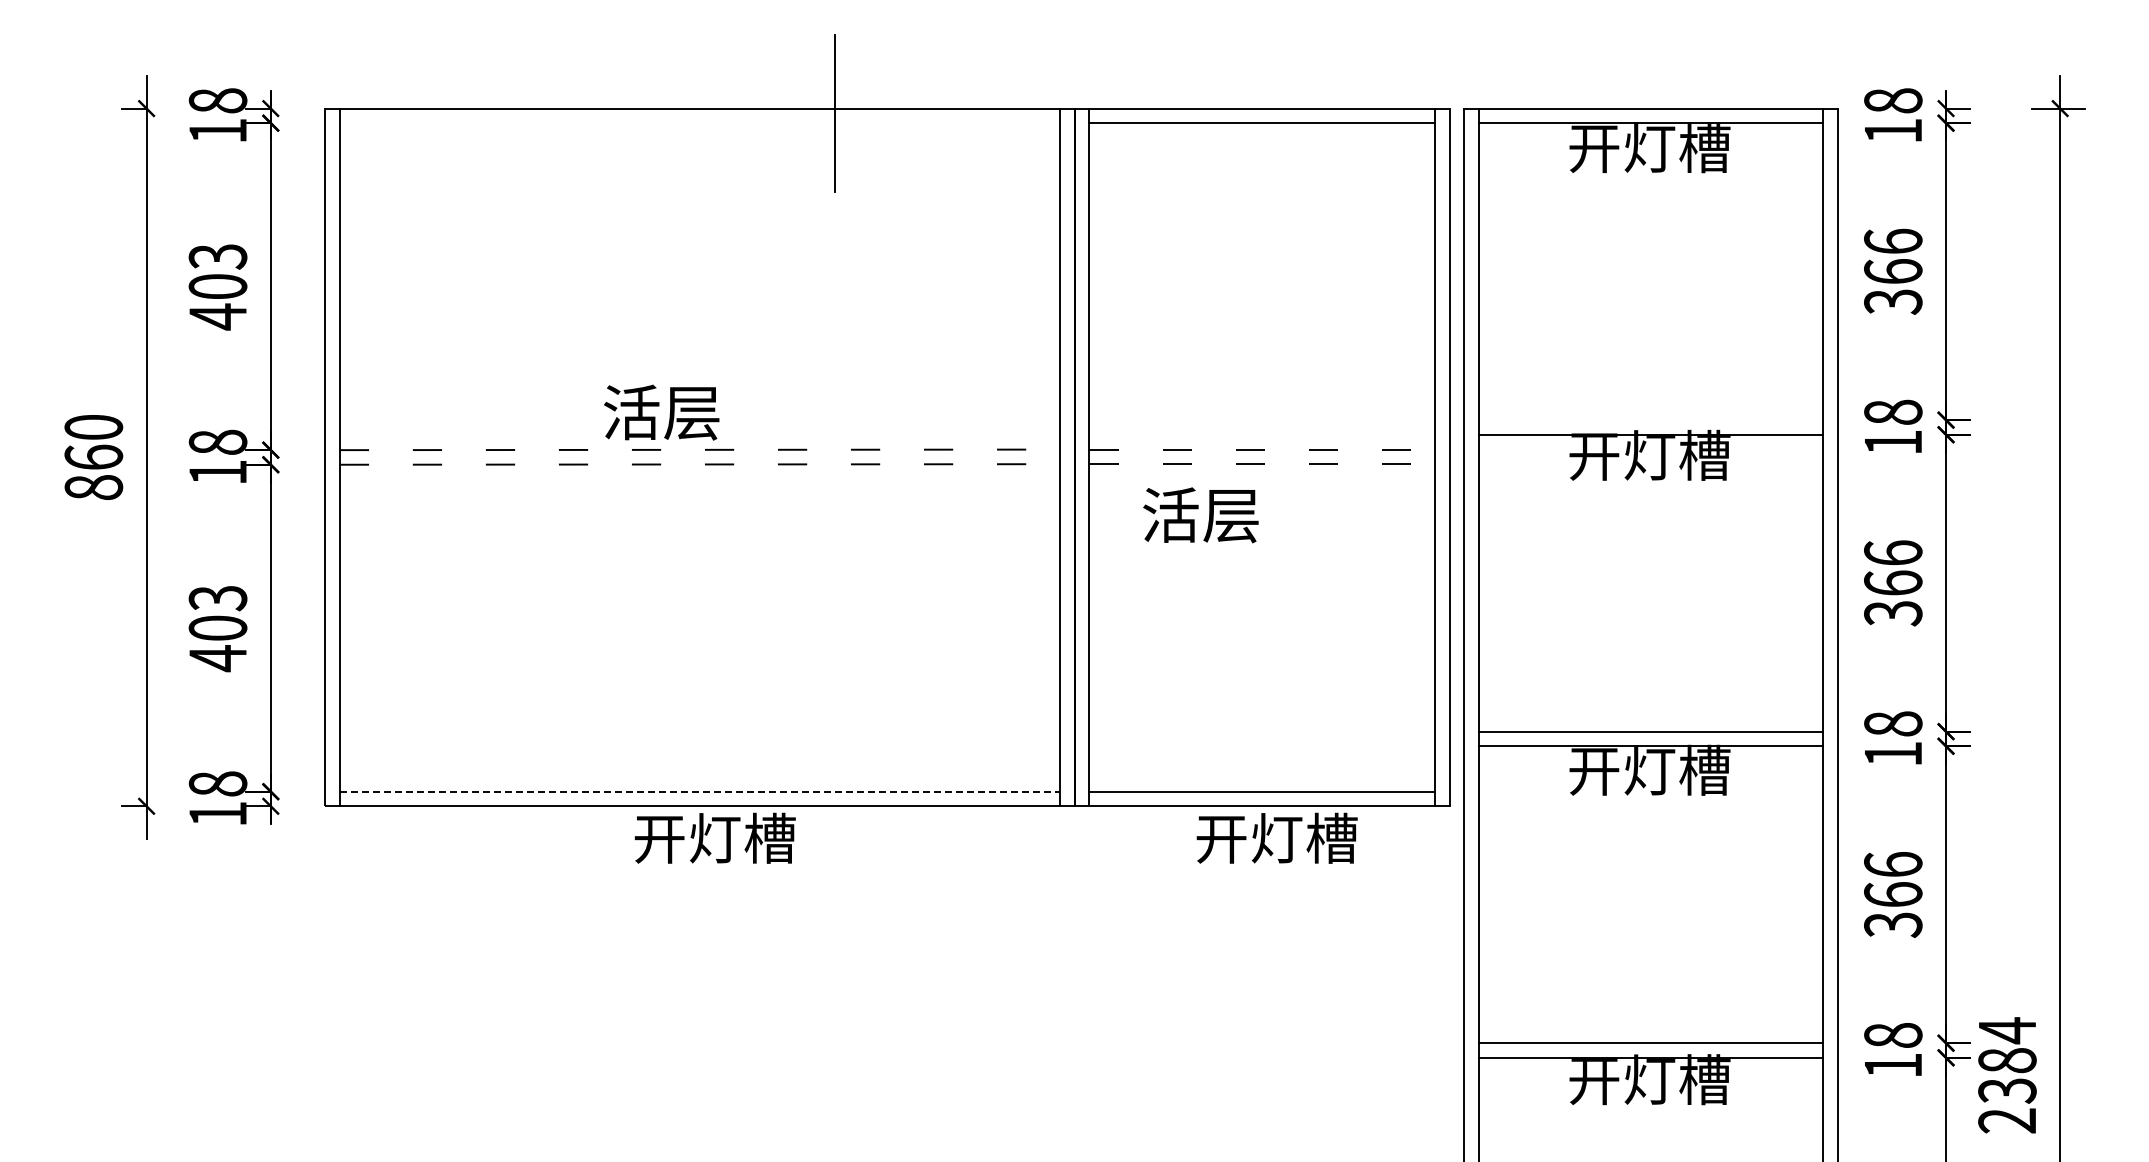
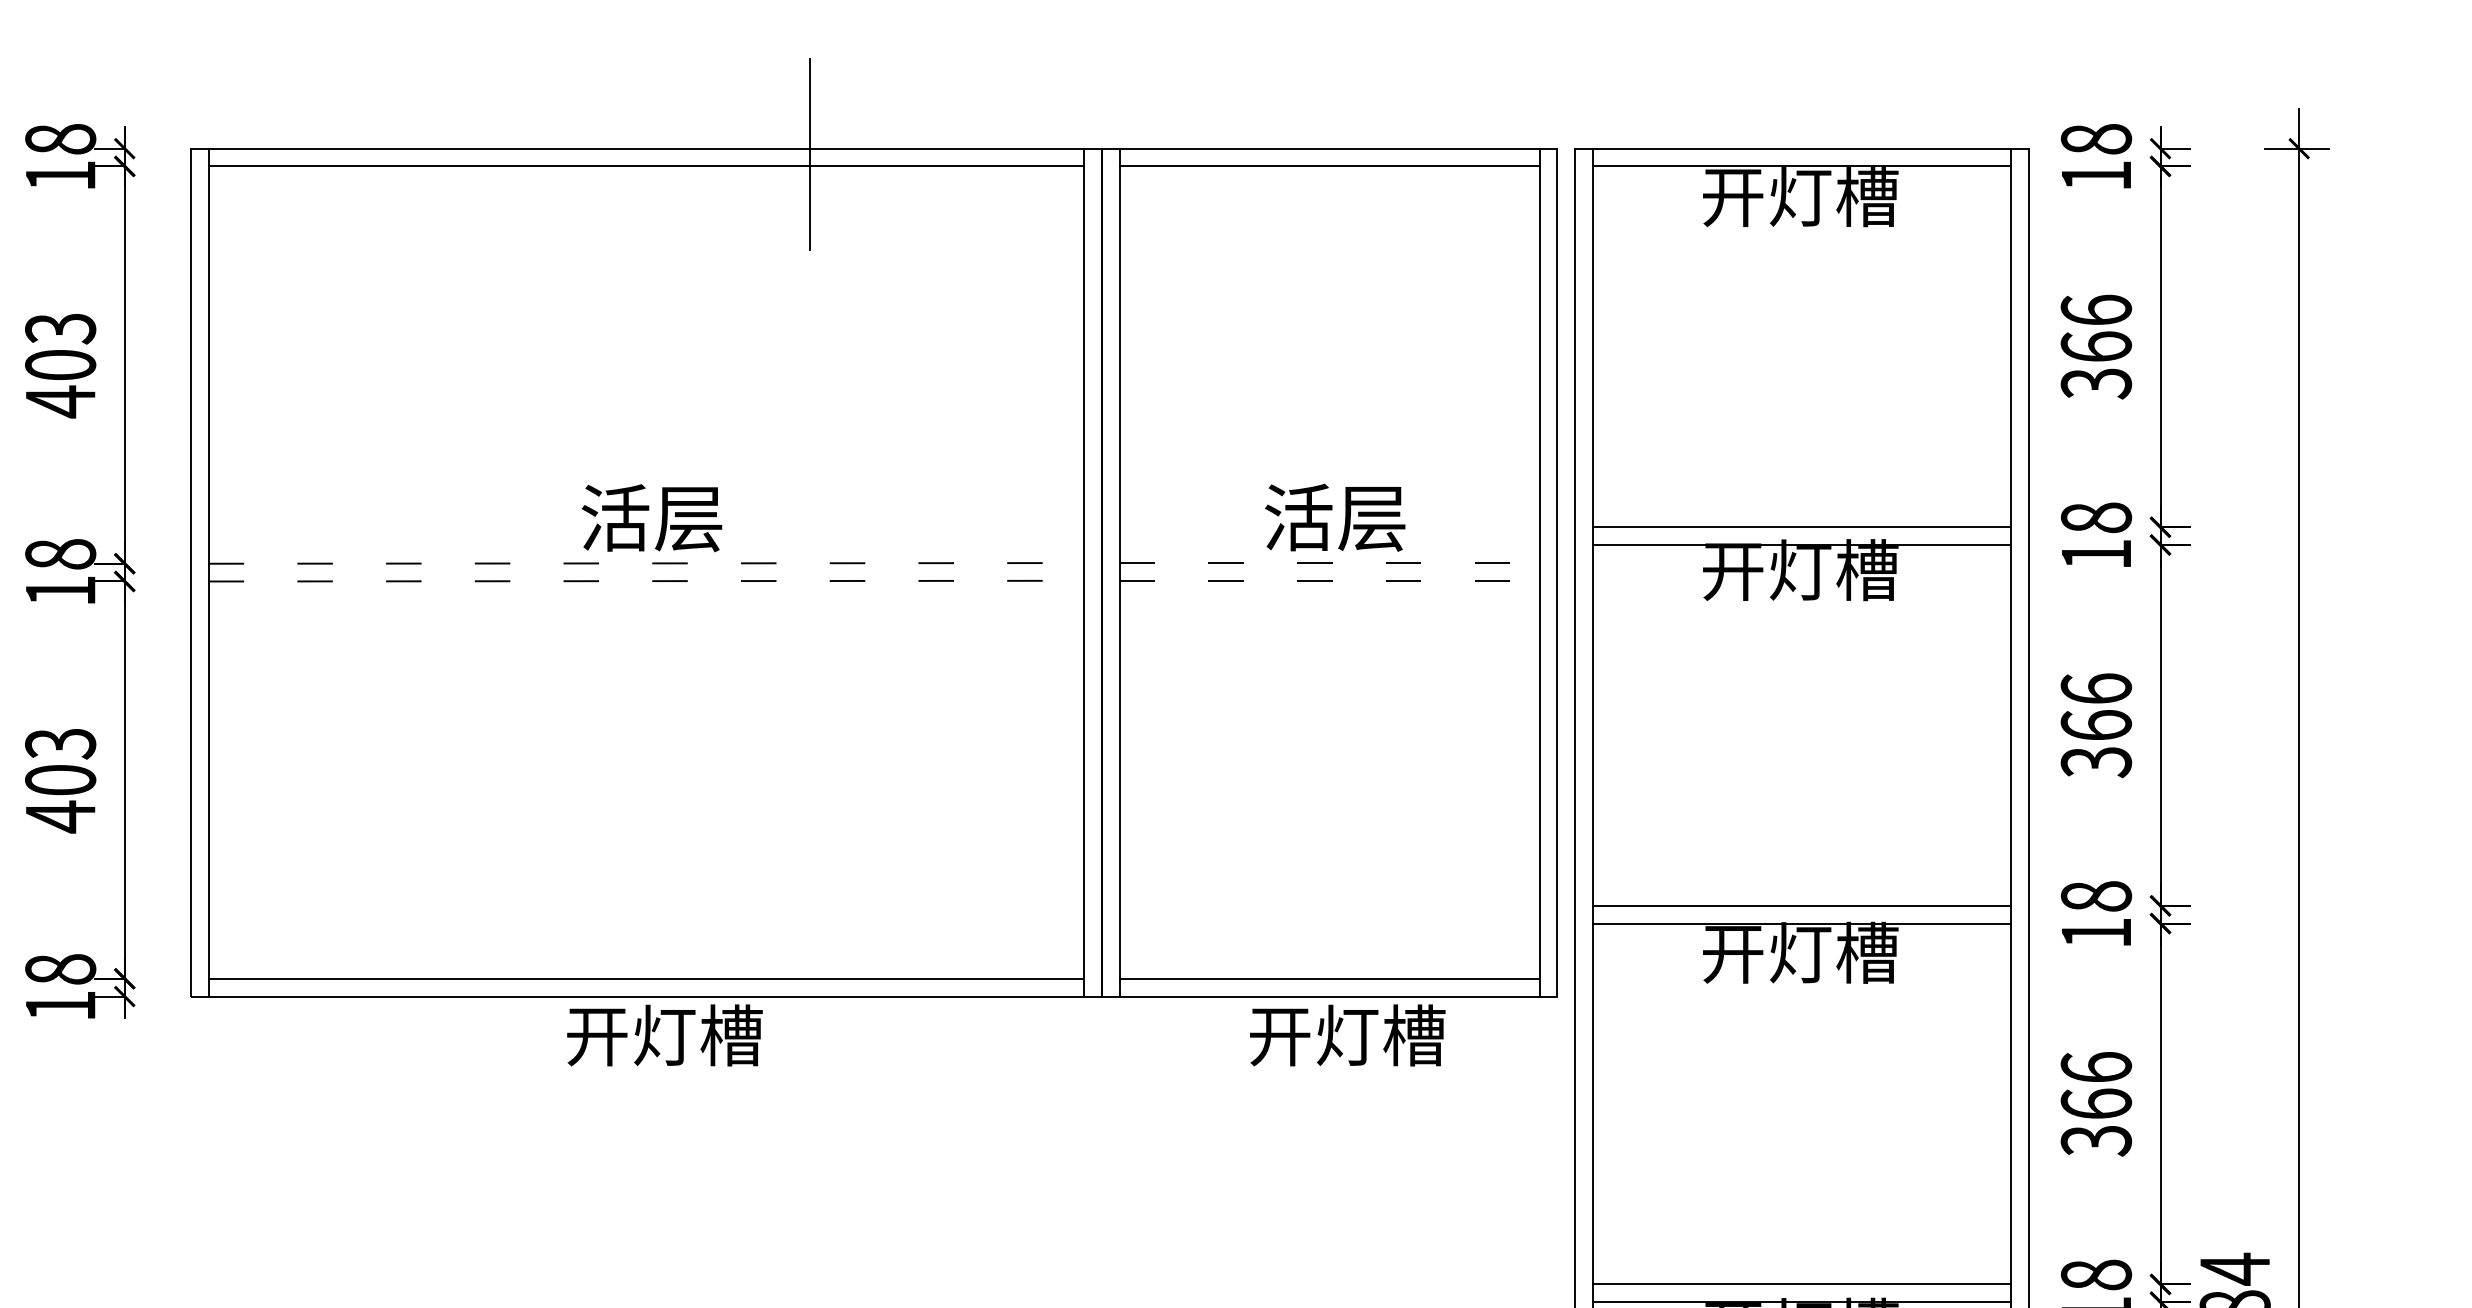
line: (699, 123) -> (645, 166), added
text: (661, 412) -> (651, 517), moved
line: (1650, 420) -> (1801, 527), added
text: (1200, 515) -> (1334, 517), moved
line: (700, 791) -> (646, 978), dashed -> solid

